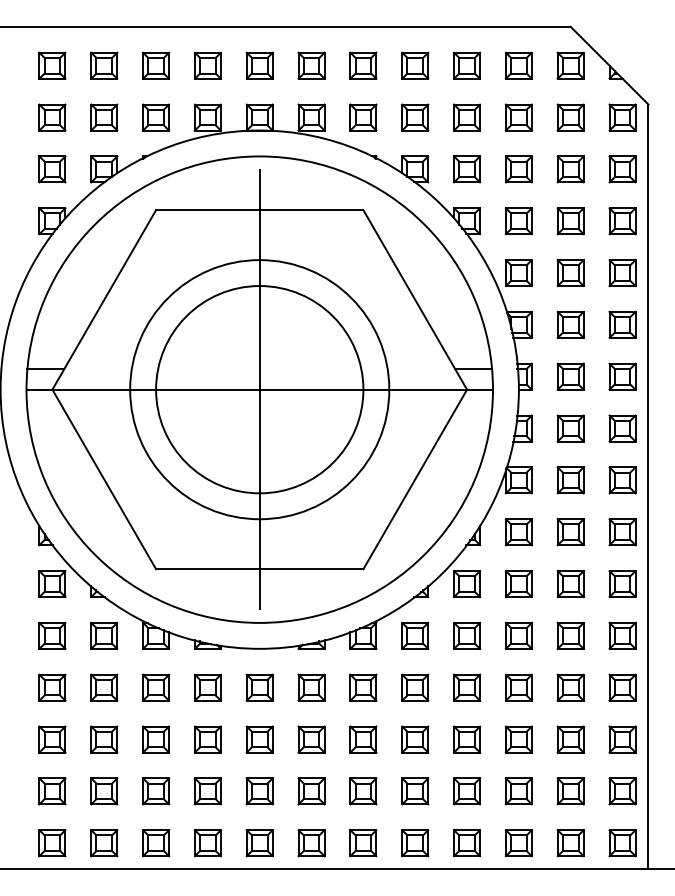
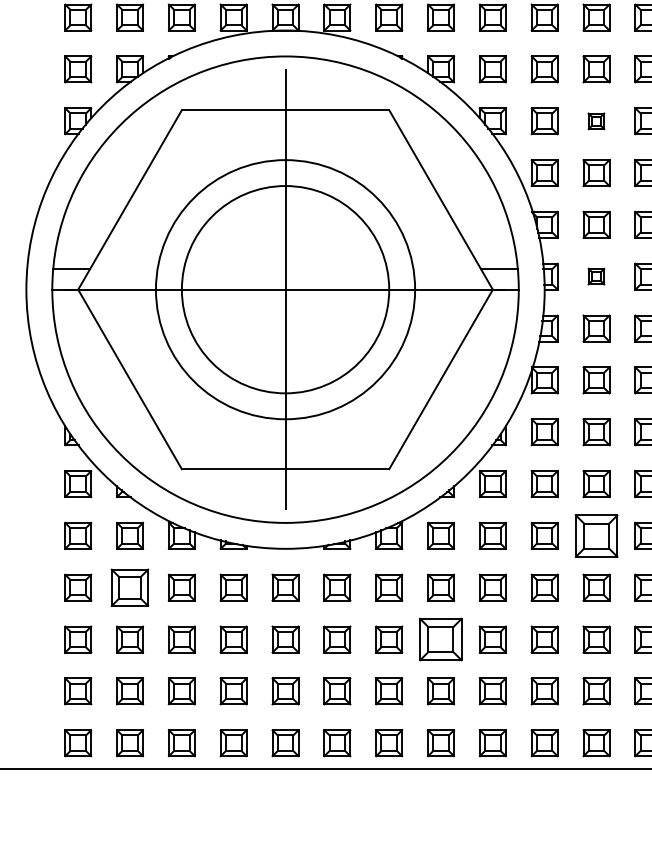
part: (570, 221) -> (596, 121), size x0.6
part: (570, 376) -> (596, 276), size x0.6
part: (570, 635) -> (596, 535), size x1.6
part: (104, 687) -> (130, 587), size x1.4
part: (415, 739) -> (441, 639), size x1.6

